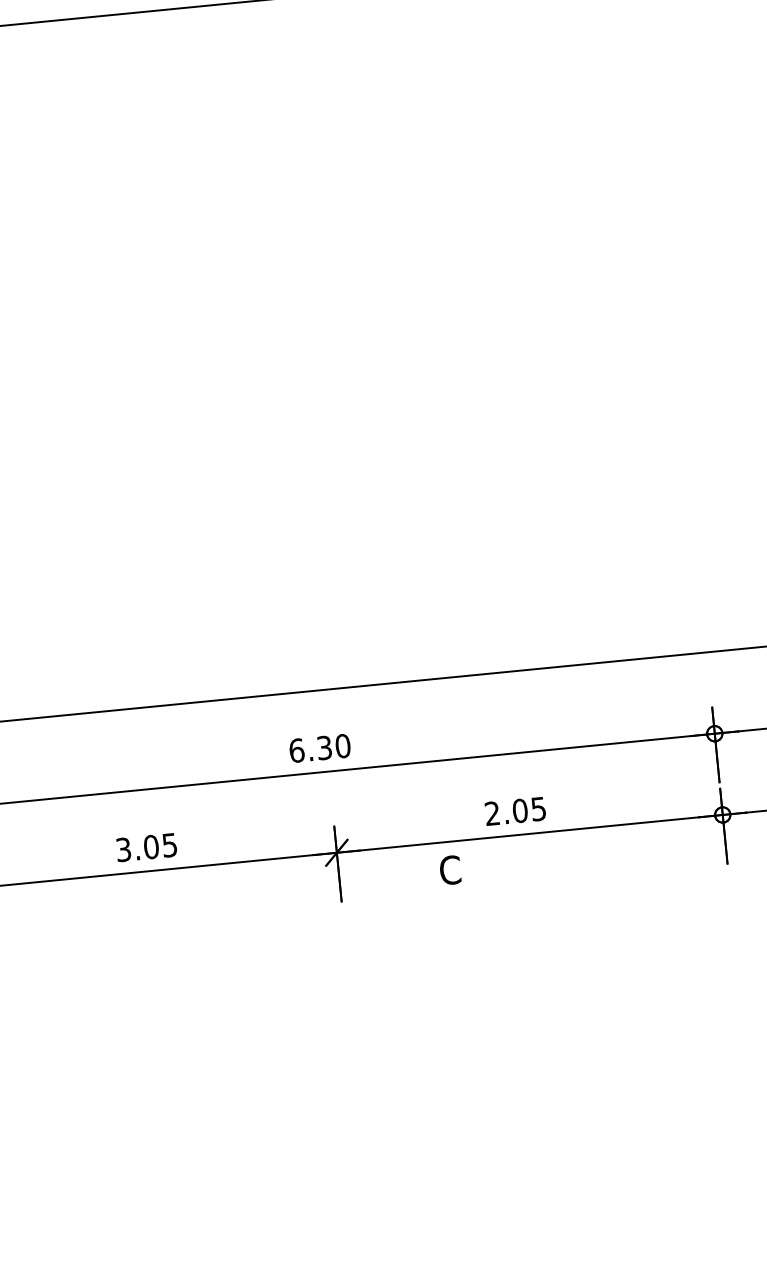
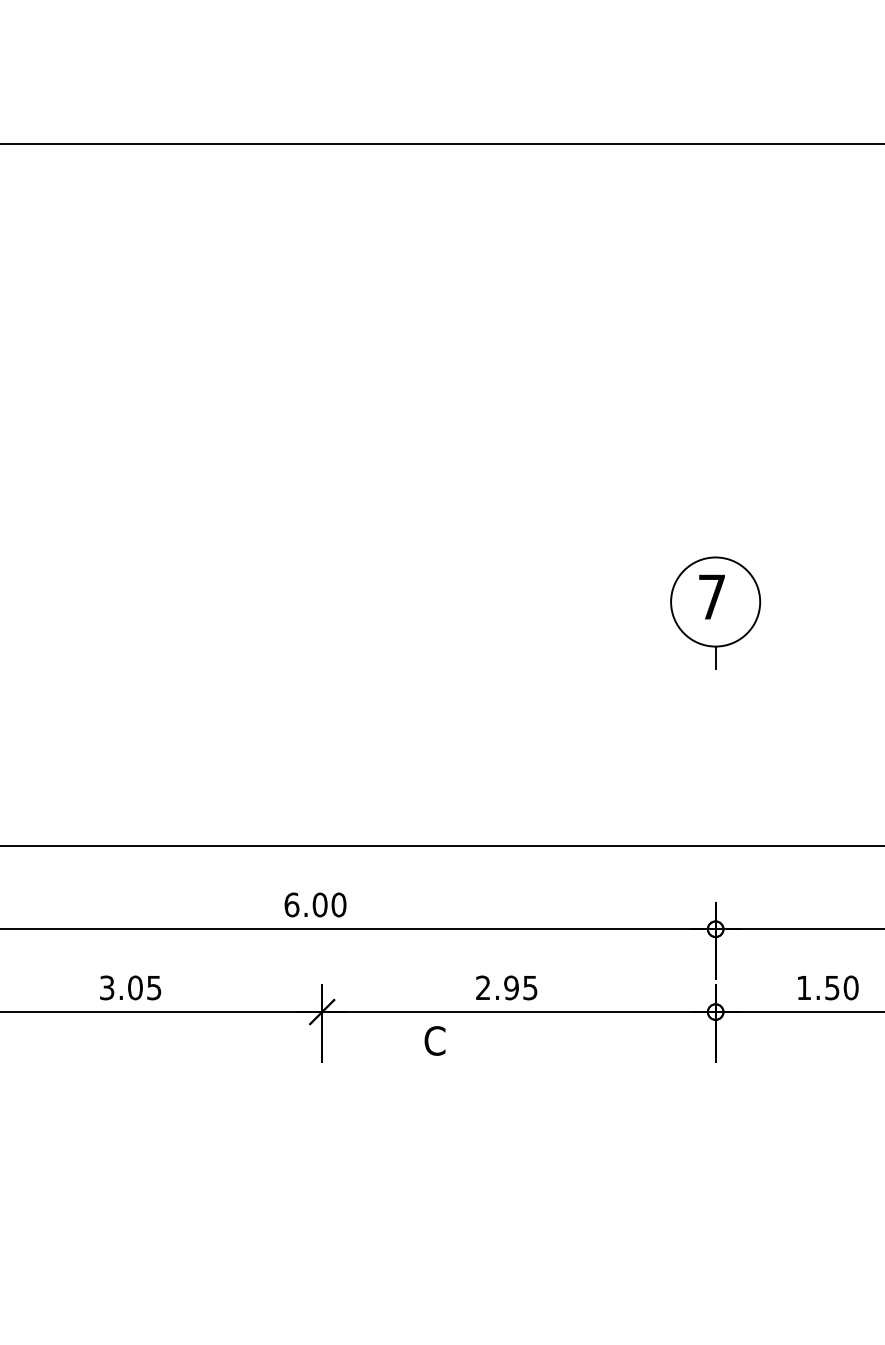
part: (684, 423) -> (715, 612), added
text: (323, 747) -> (319, 904), 6.30 -> 6.00
text: (520, 810) -> (511, 987), 2.05 -> 2.95

